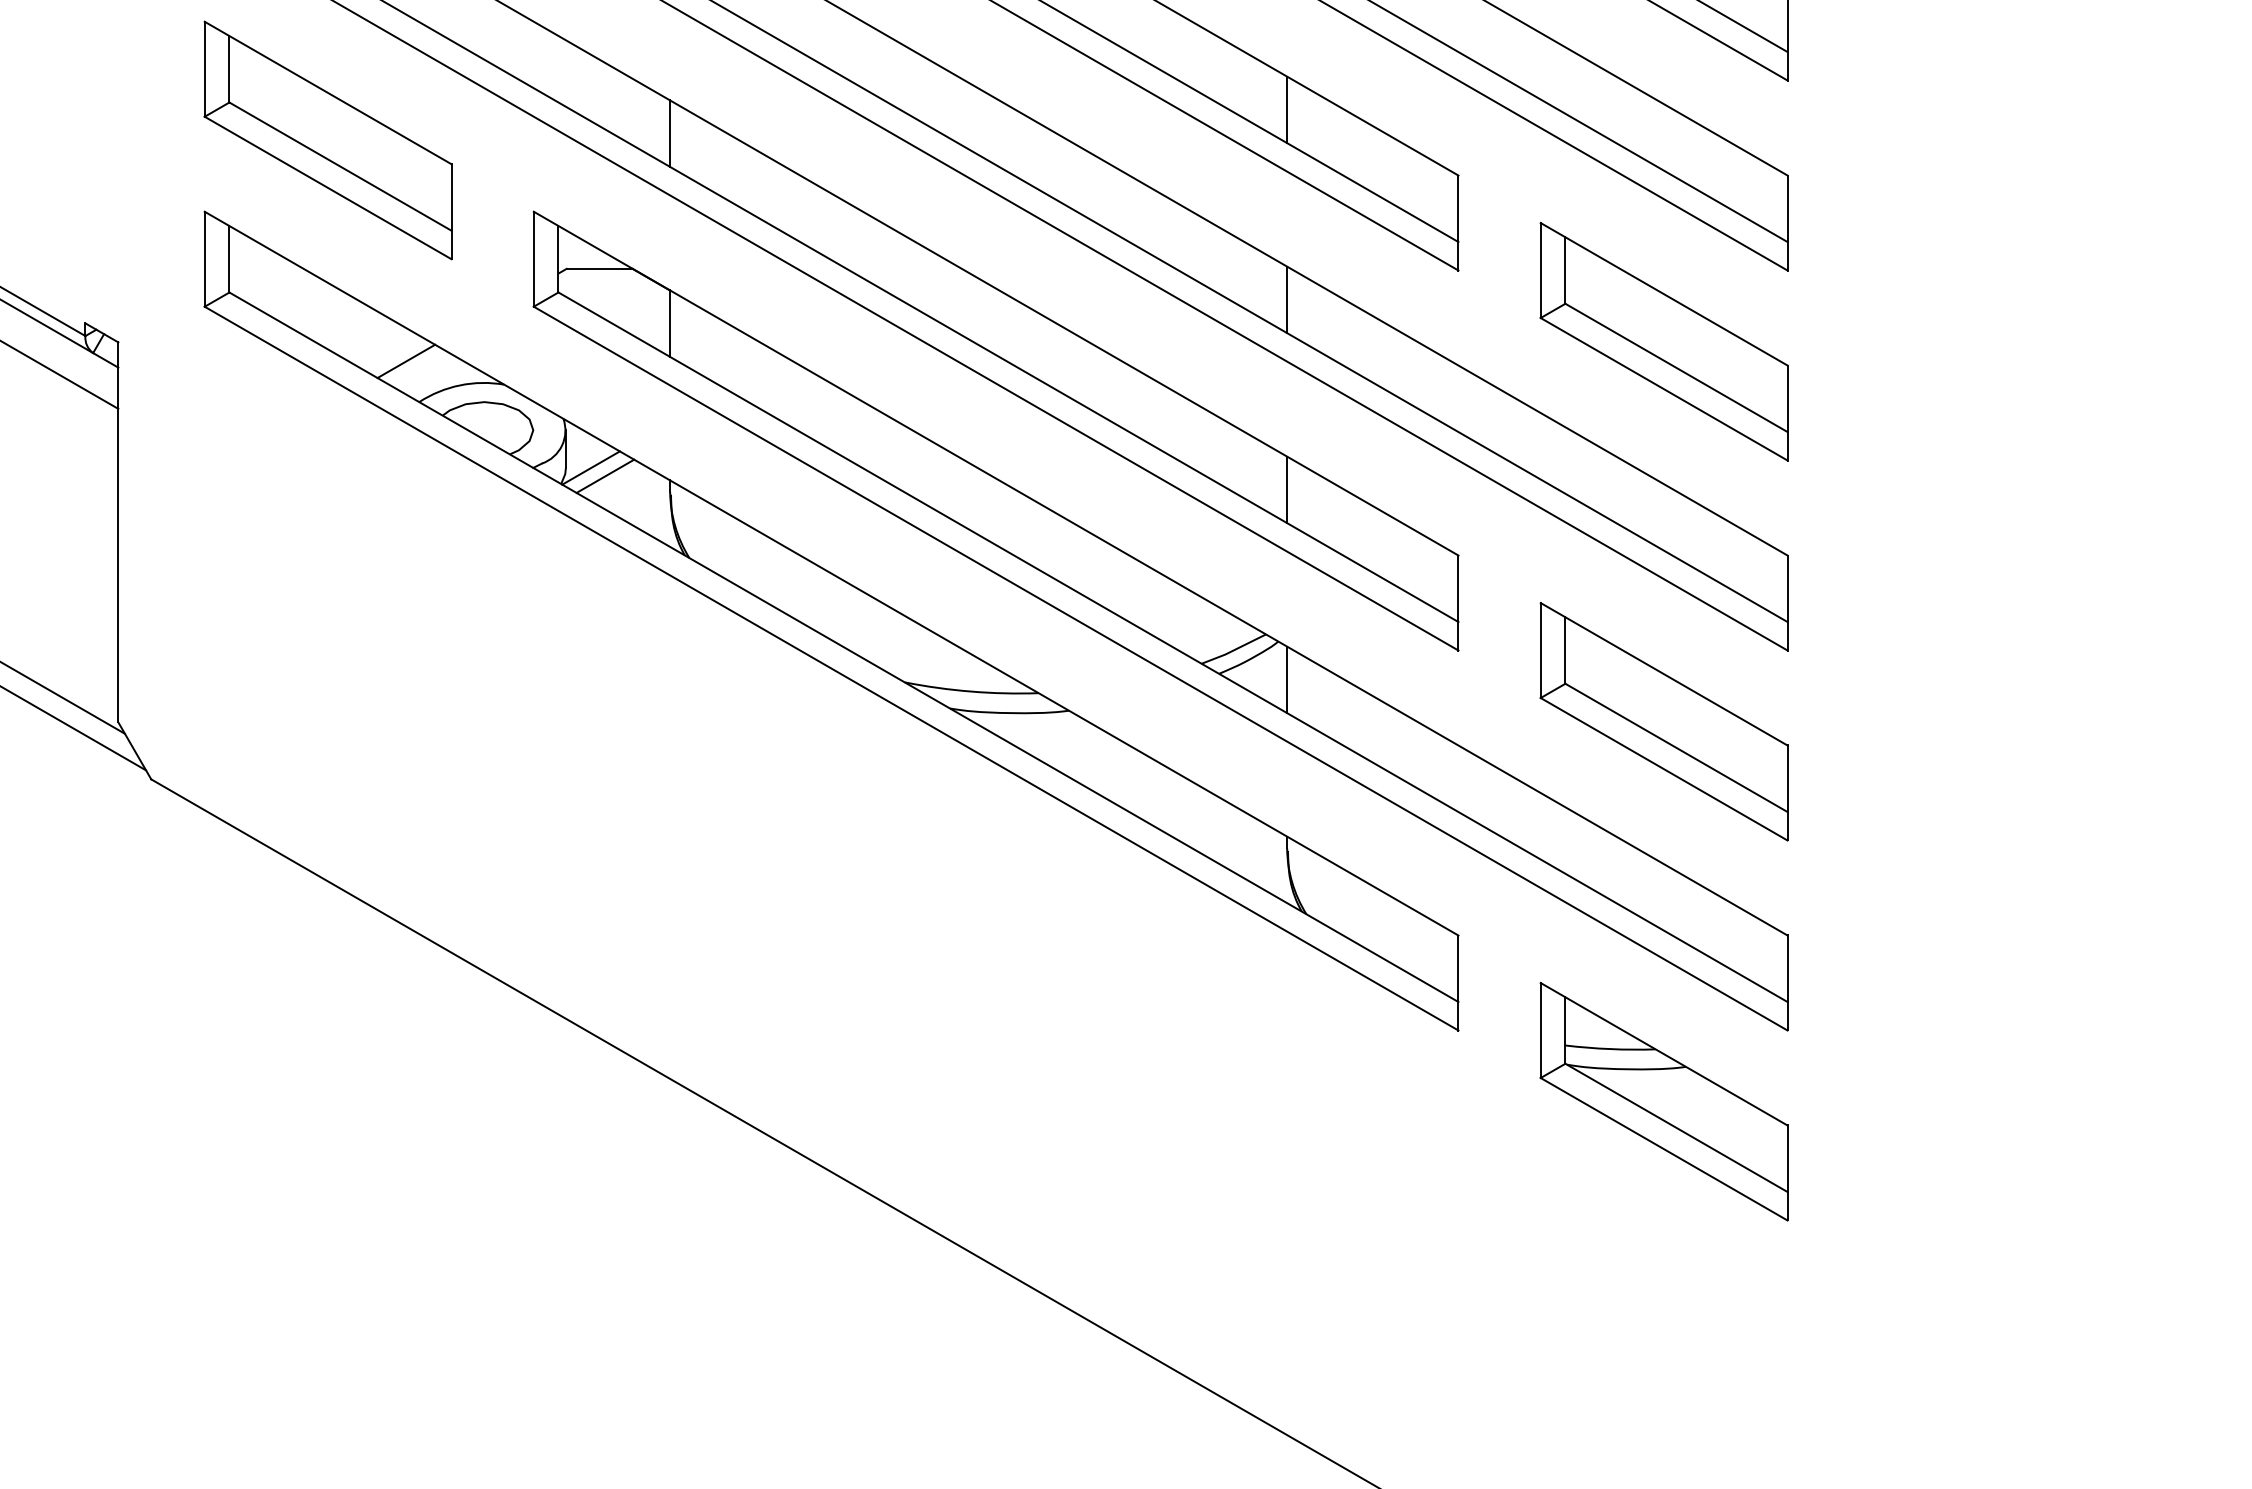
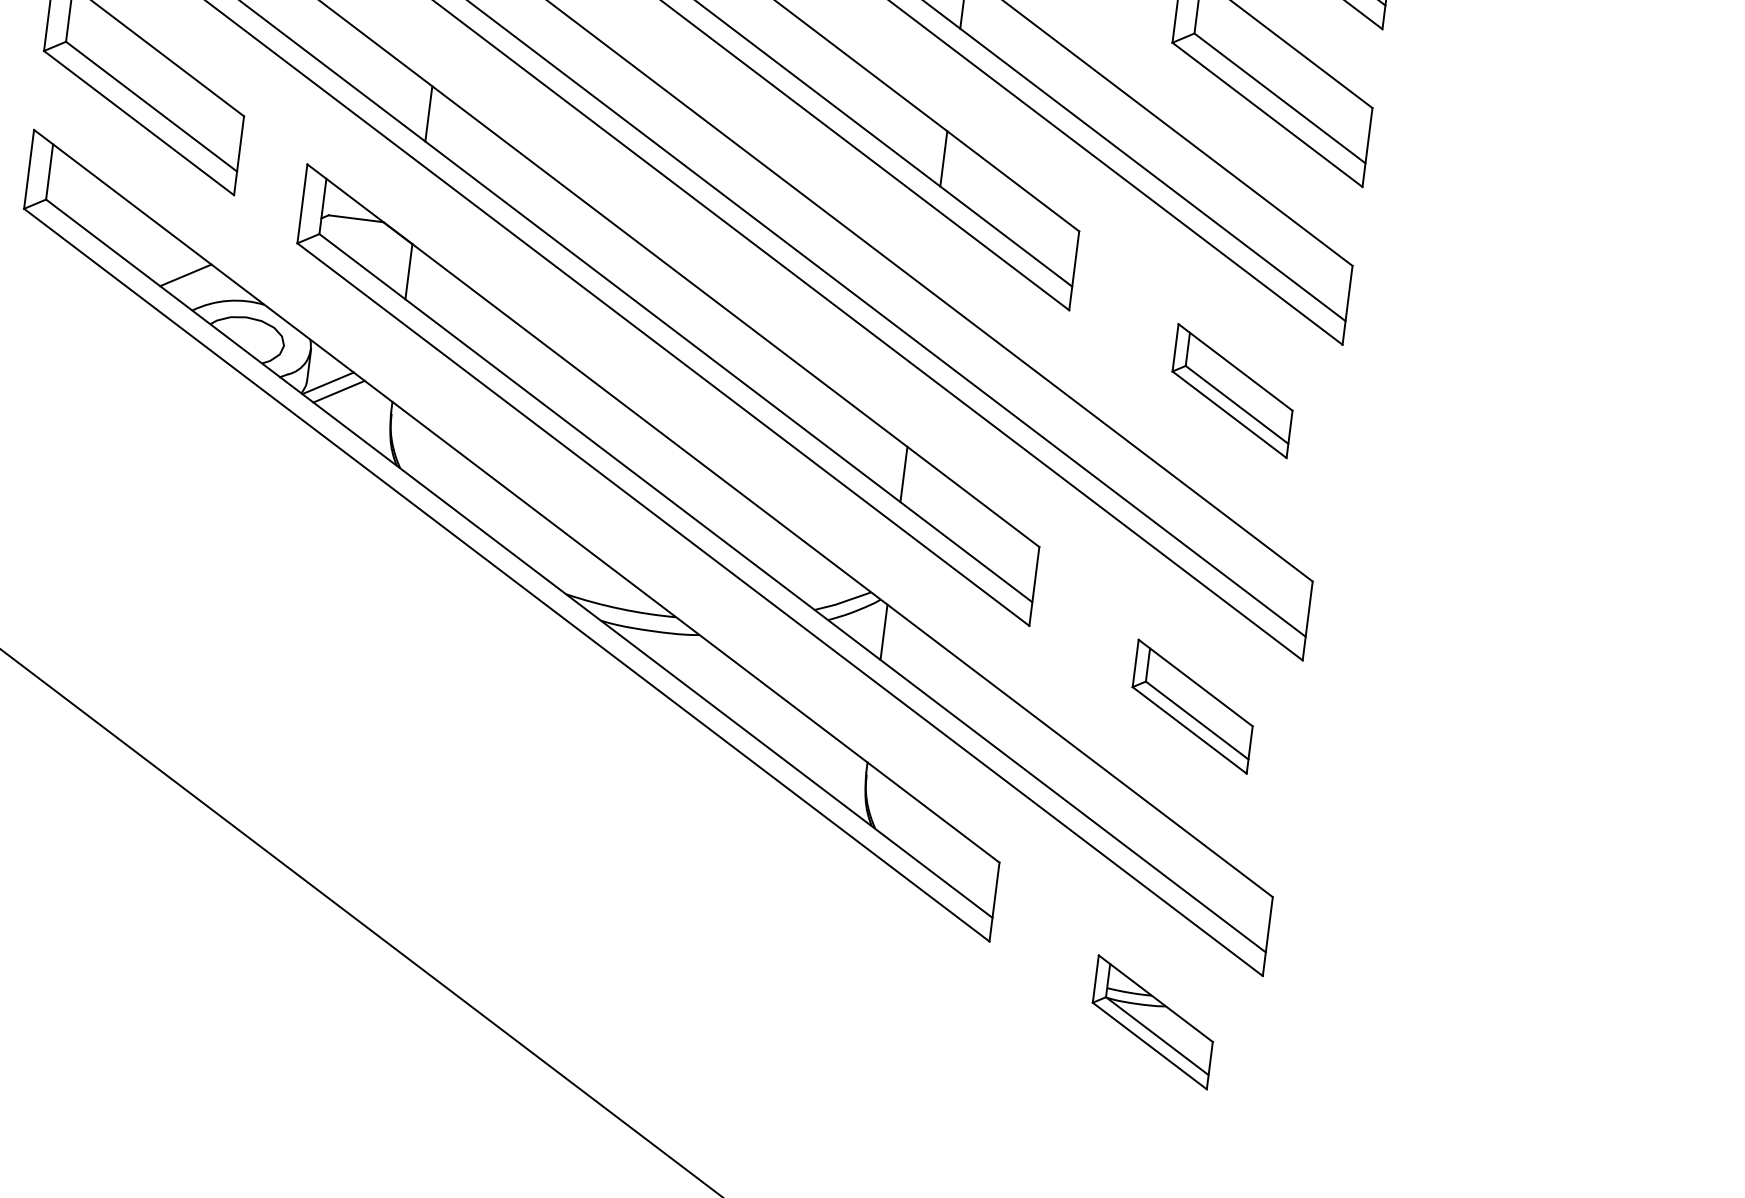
line: (1287, 299) -> (924, 316), removed
part: (1663, 341) -> (1232, 390), size x0.6
part: (1663, 721) -> (1192, 706), size x0.6
part: (1663, 1101) -> (1152, 1022), size x0.6

